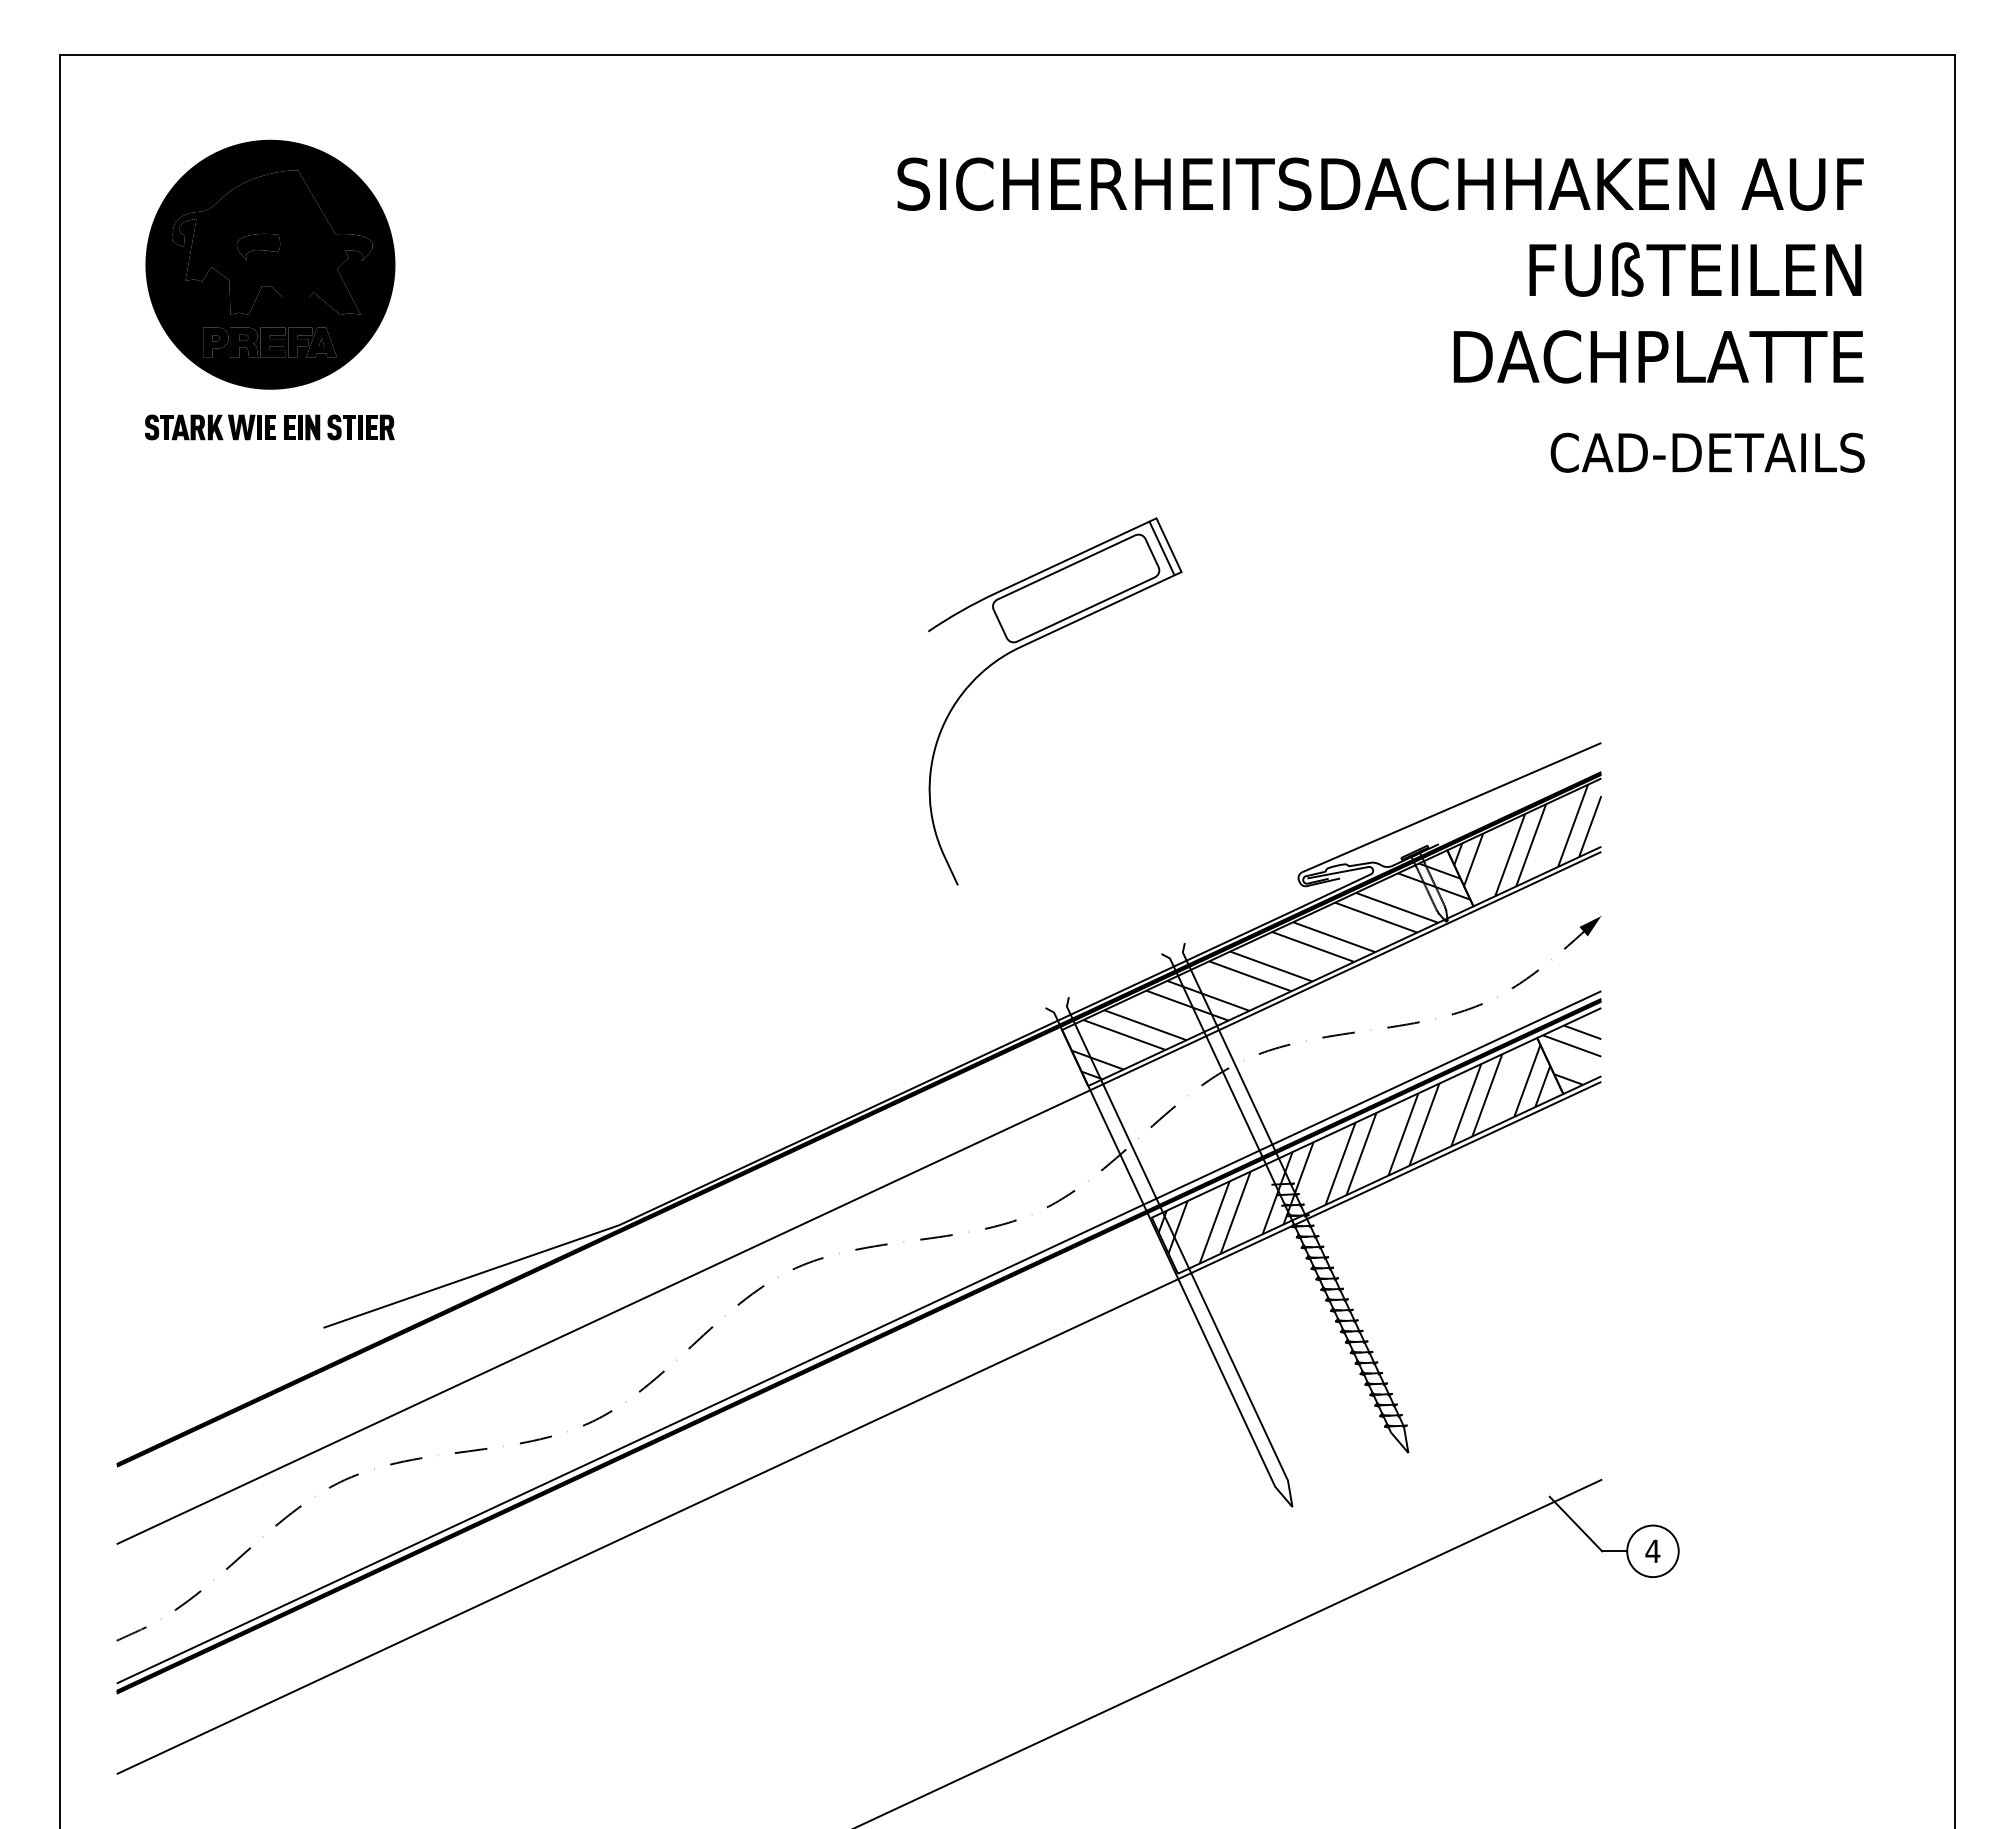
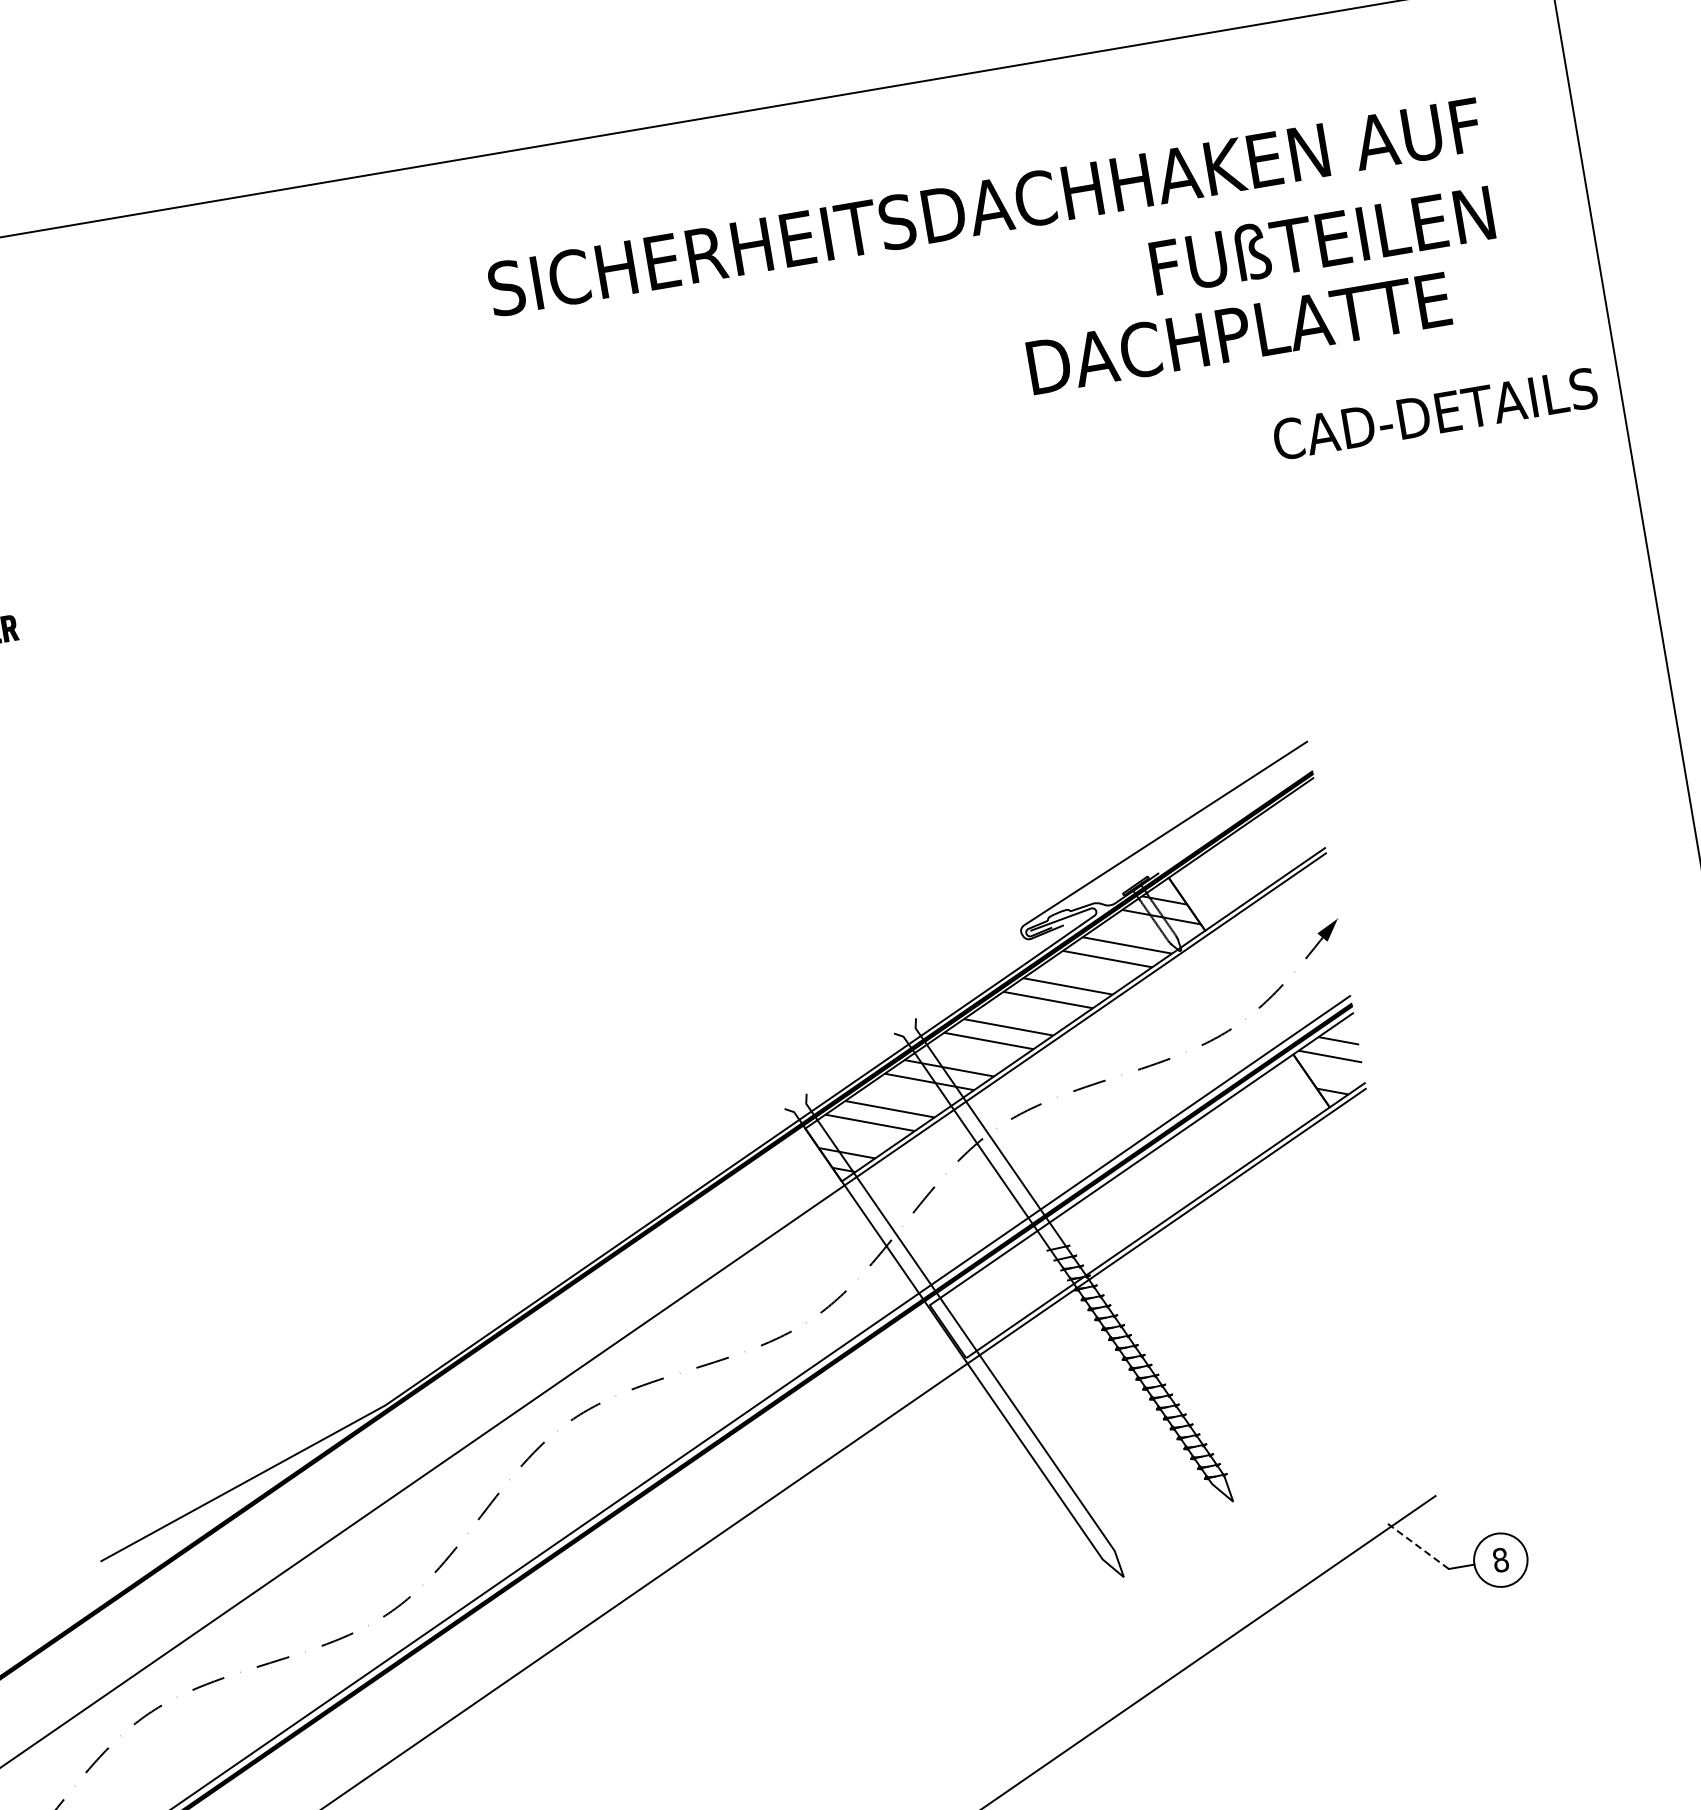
text: (1658, 356) -> (1239, 333), moved
text: (1707, 452) -> (1434, 413), moved
part: (1033, 642) -> (708, 736), removed
hatch: (1527, 840) -> (1249, 853), removed
hatch: (1354, 1154) -> (1126, 1205), removed
line: (1575, 1524) -> (1416, 1546), solid -> dashed
text: (1652, 1551) -> (1500, 1560), 4 -> 8

